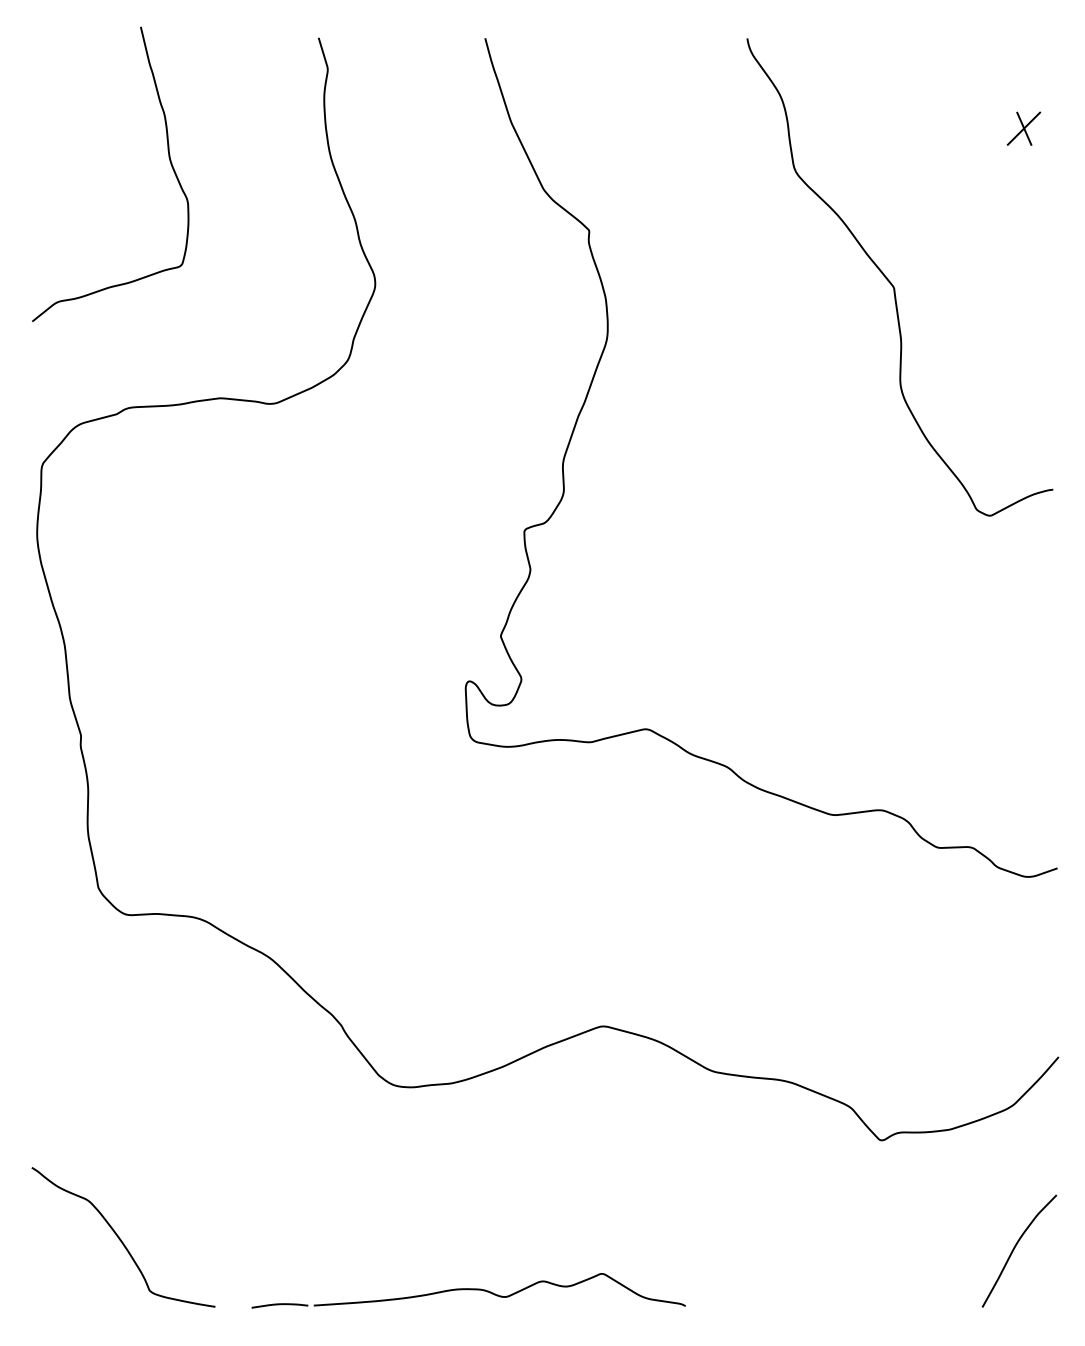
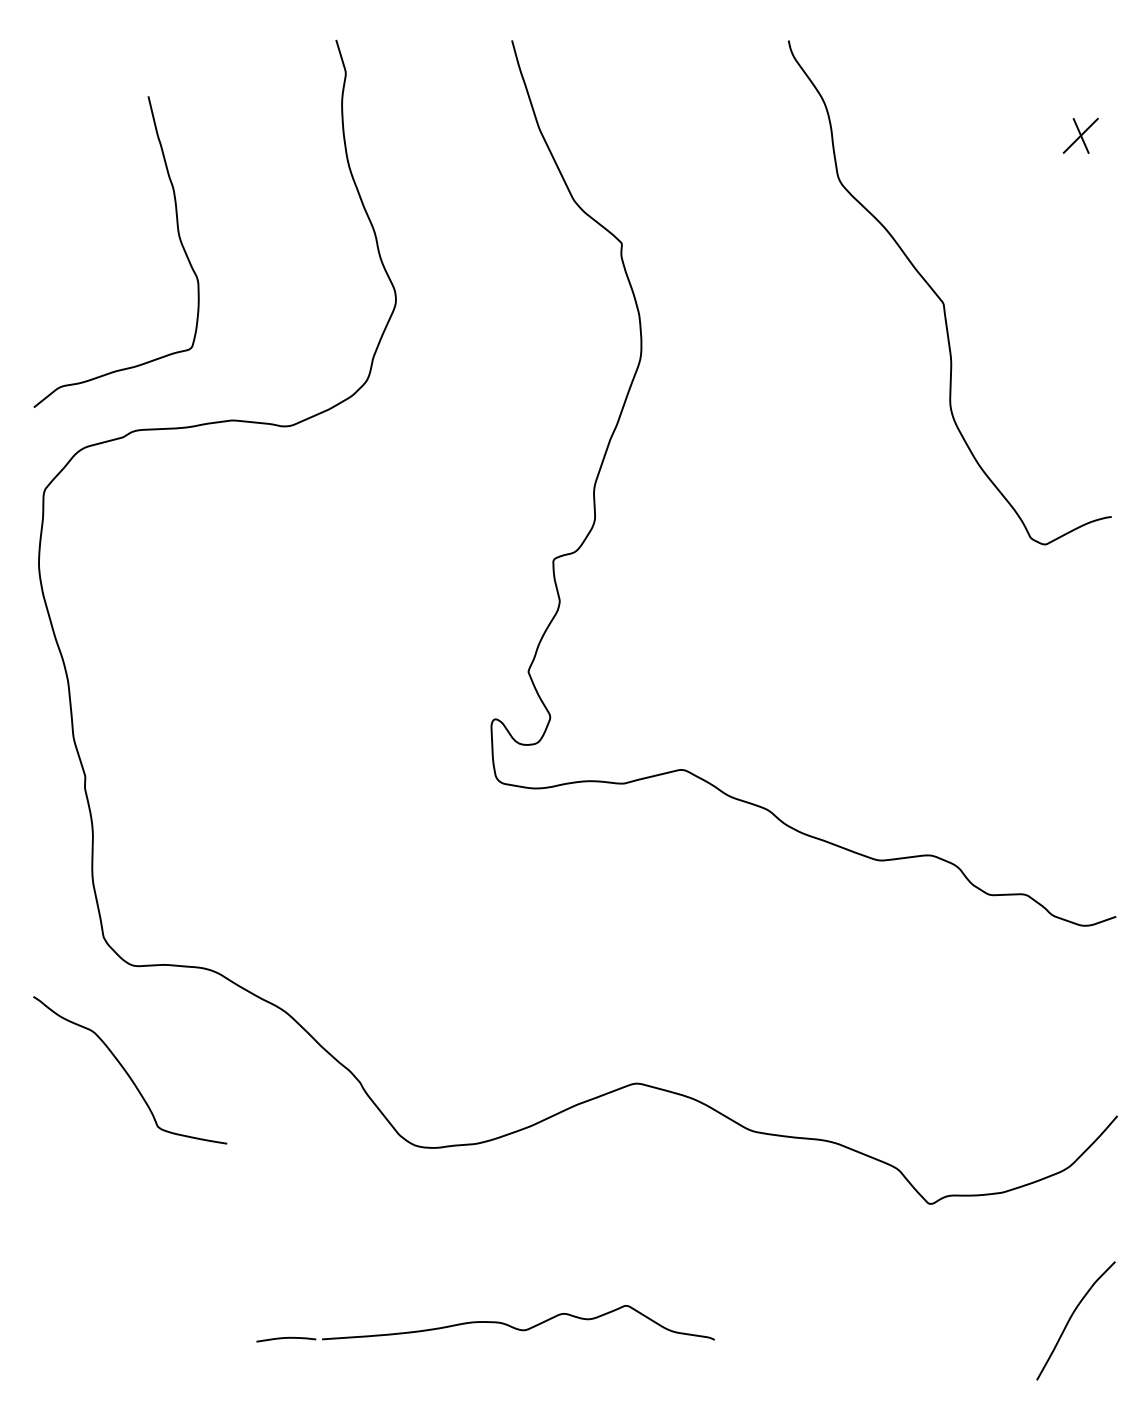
curve: (169, 160) -> (178, 237), moved
curve: (120, 1239) -> (127, 1072), moved
part: (468, 1290) -> (485, 1323), moved

